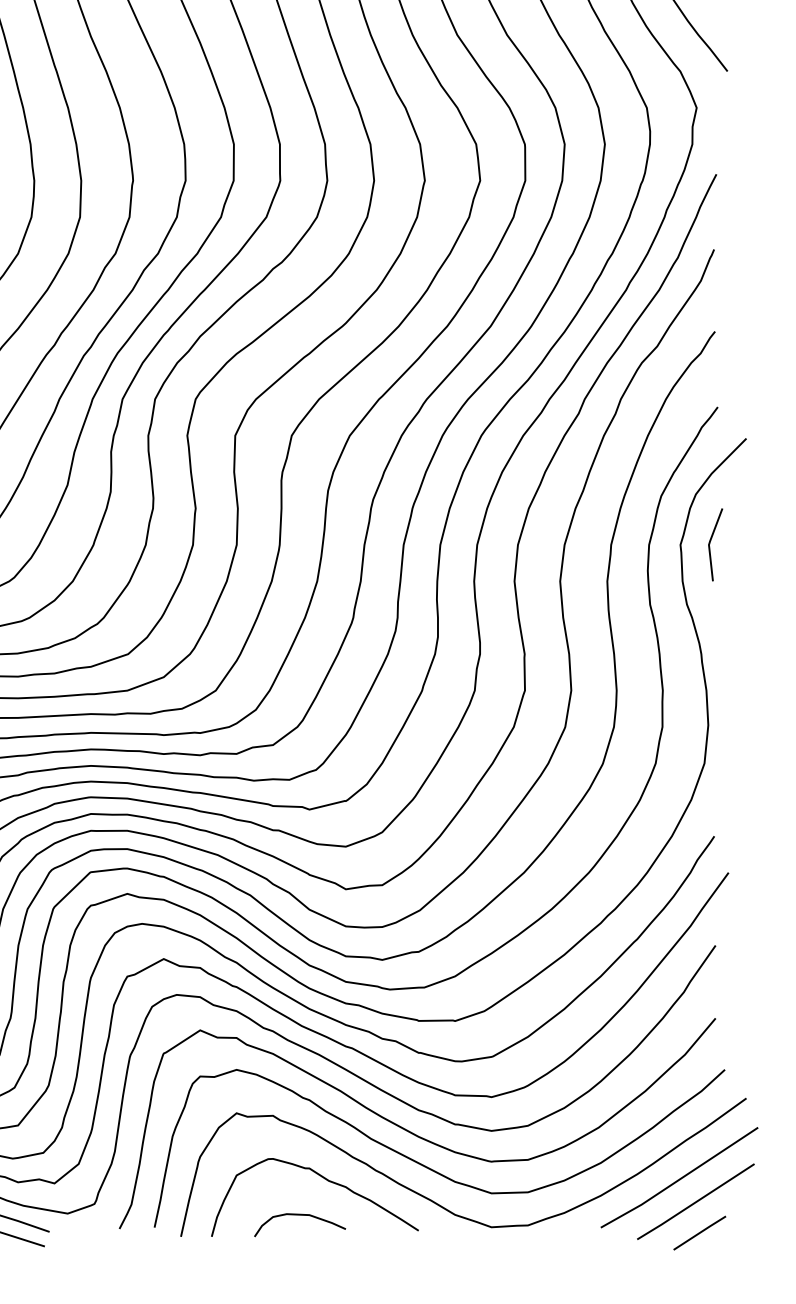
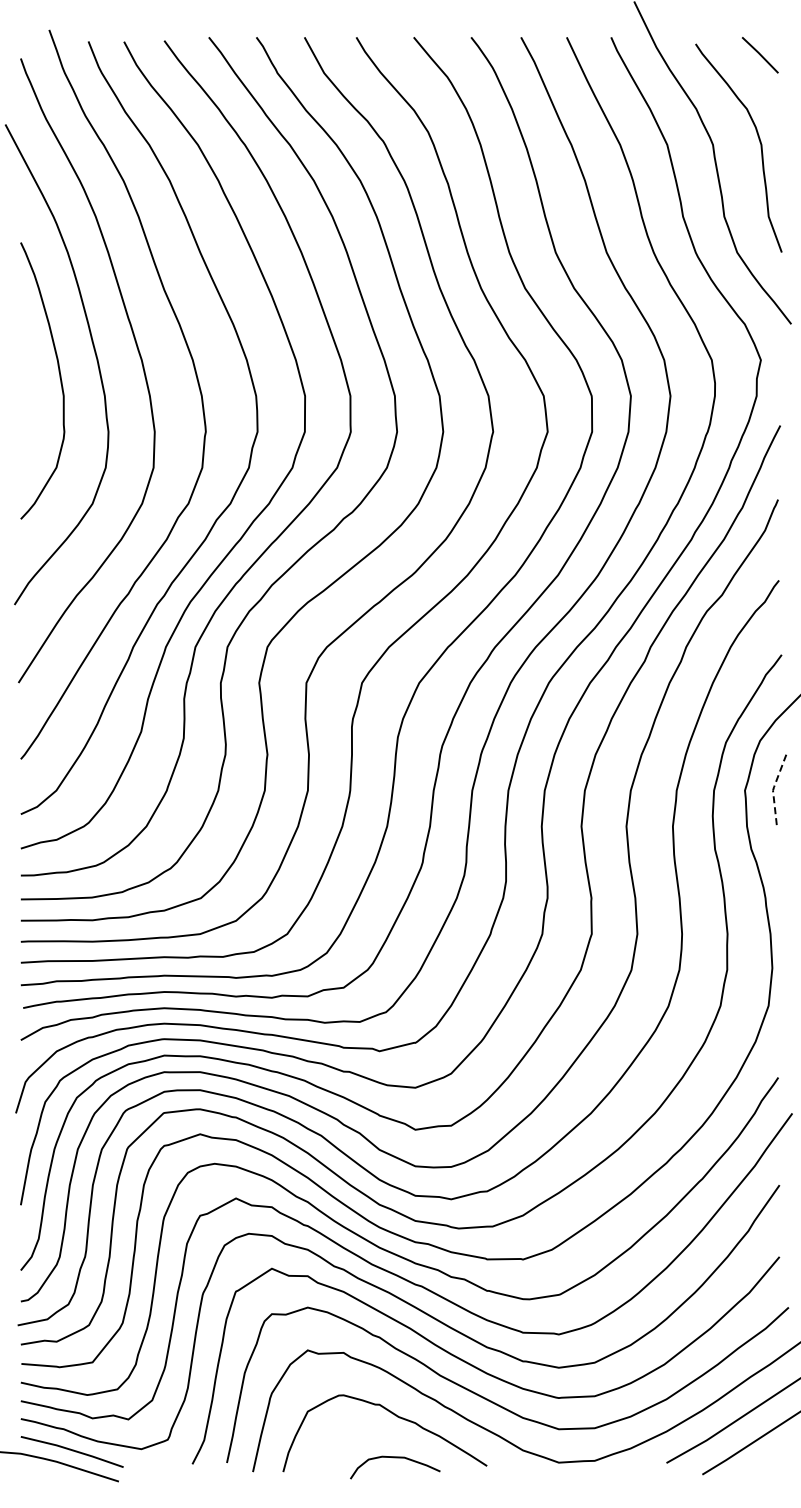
line: (709, 543) -> (773, 789), solid -> dashed
curve: (300, 1215) -> (395, 1458), moved
line: (699, 1233) -> (763, 1468), removed

